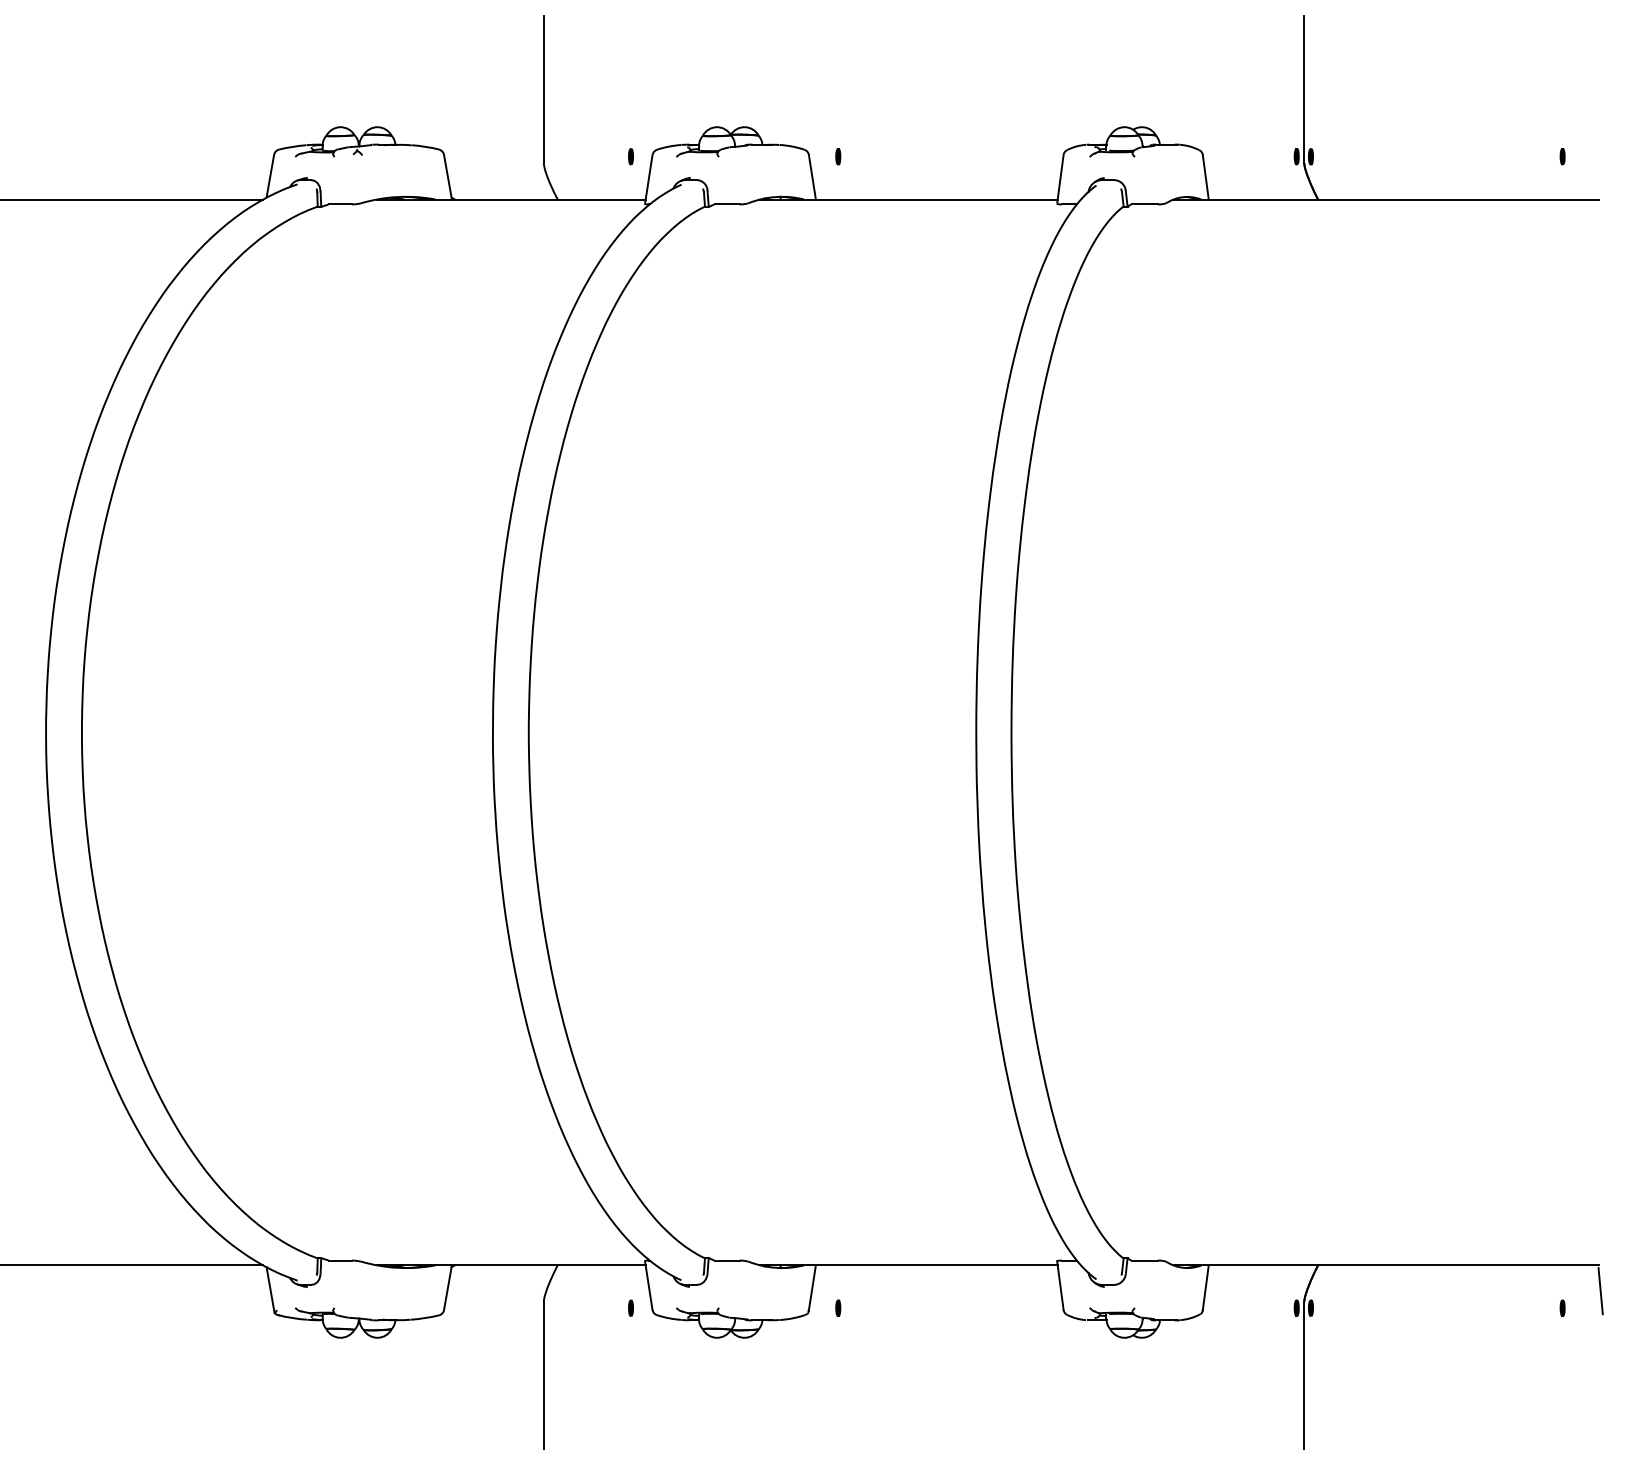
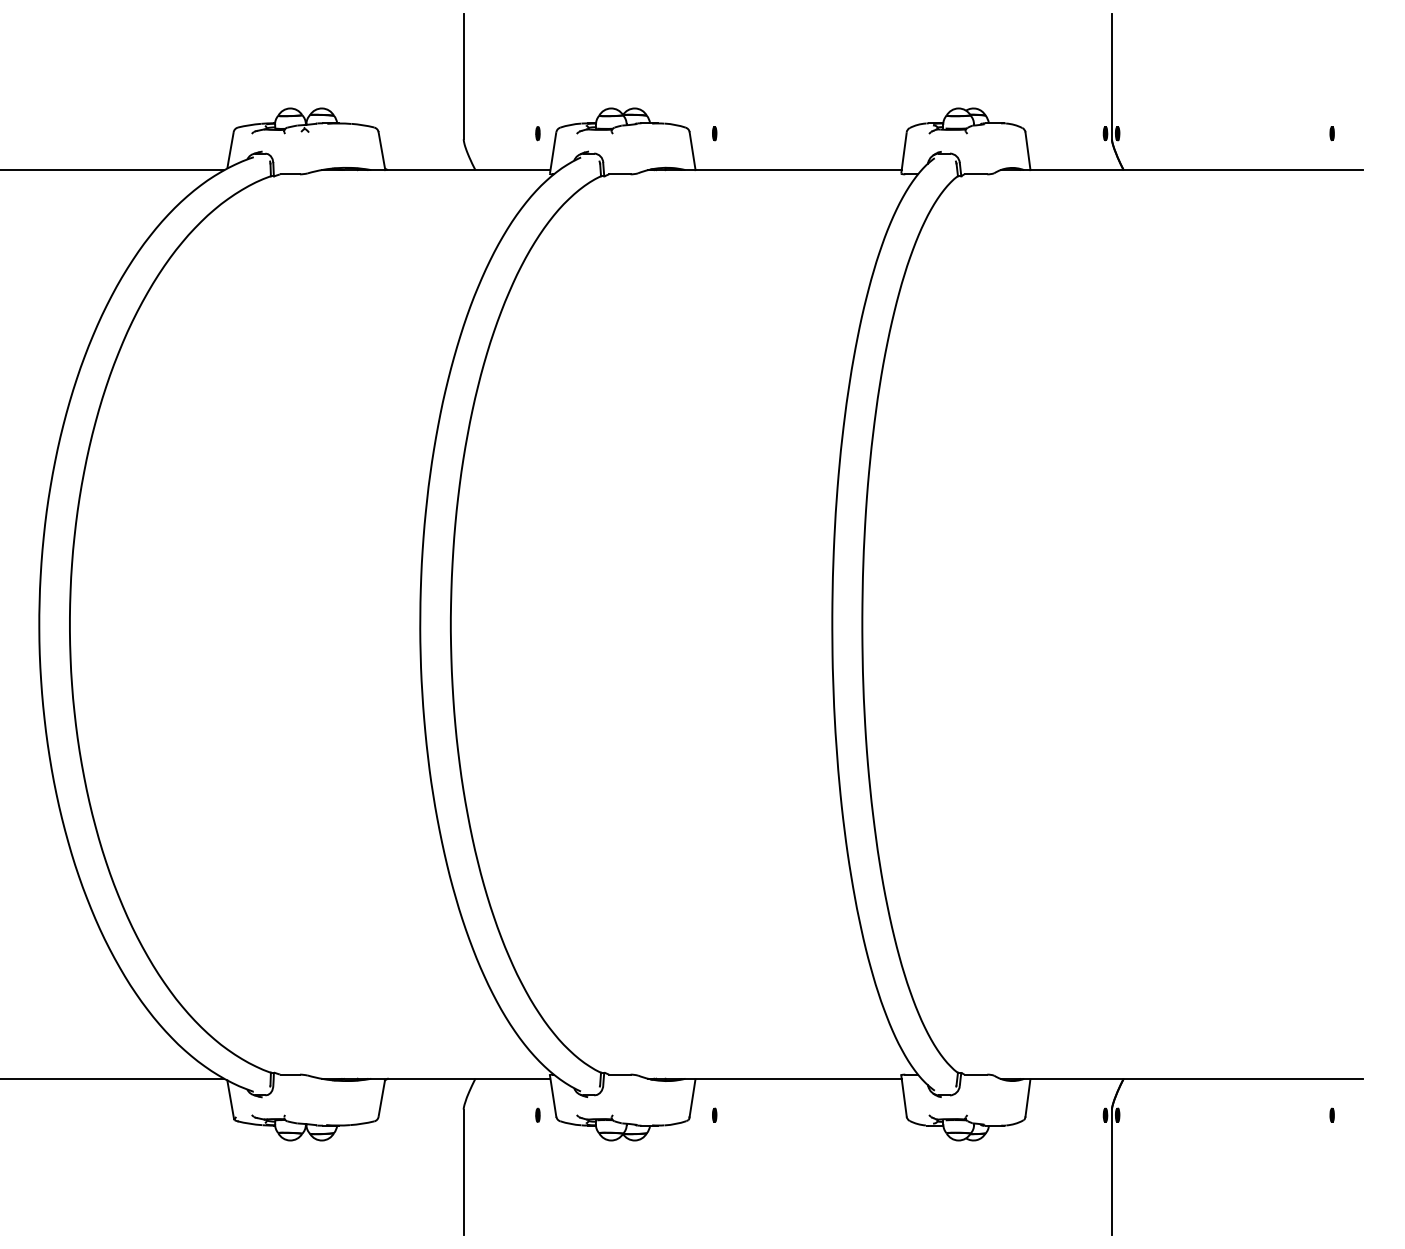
line: (1600, 1291) -> (1364, 1101), removed

